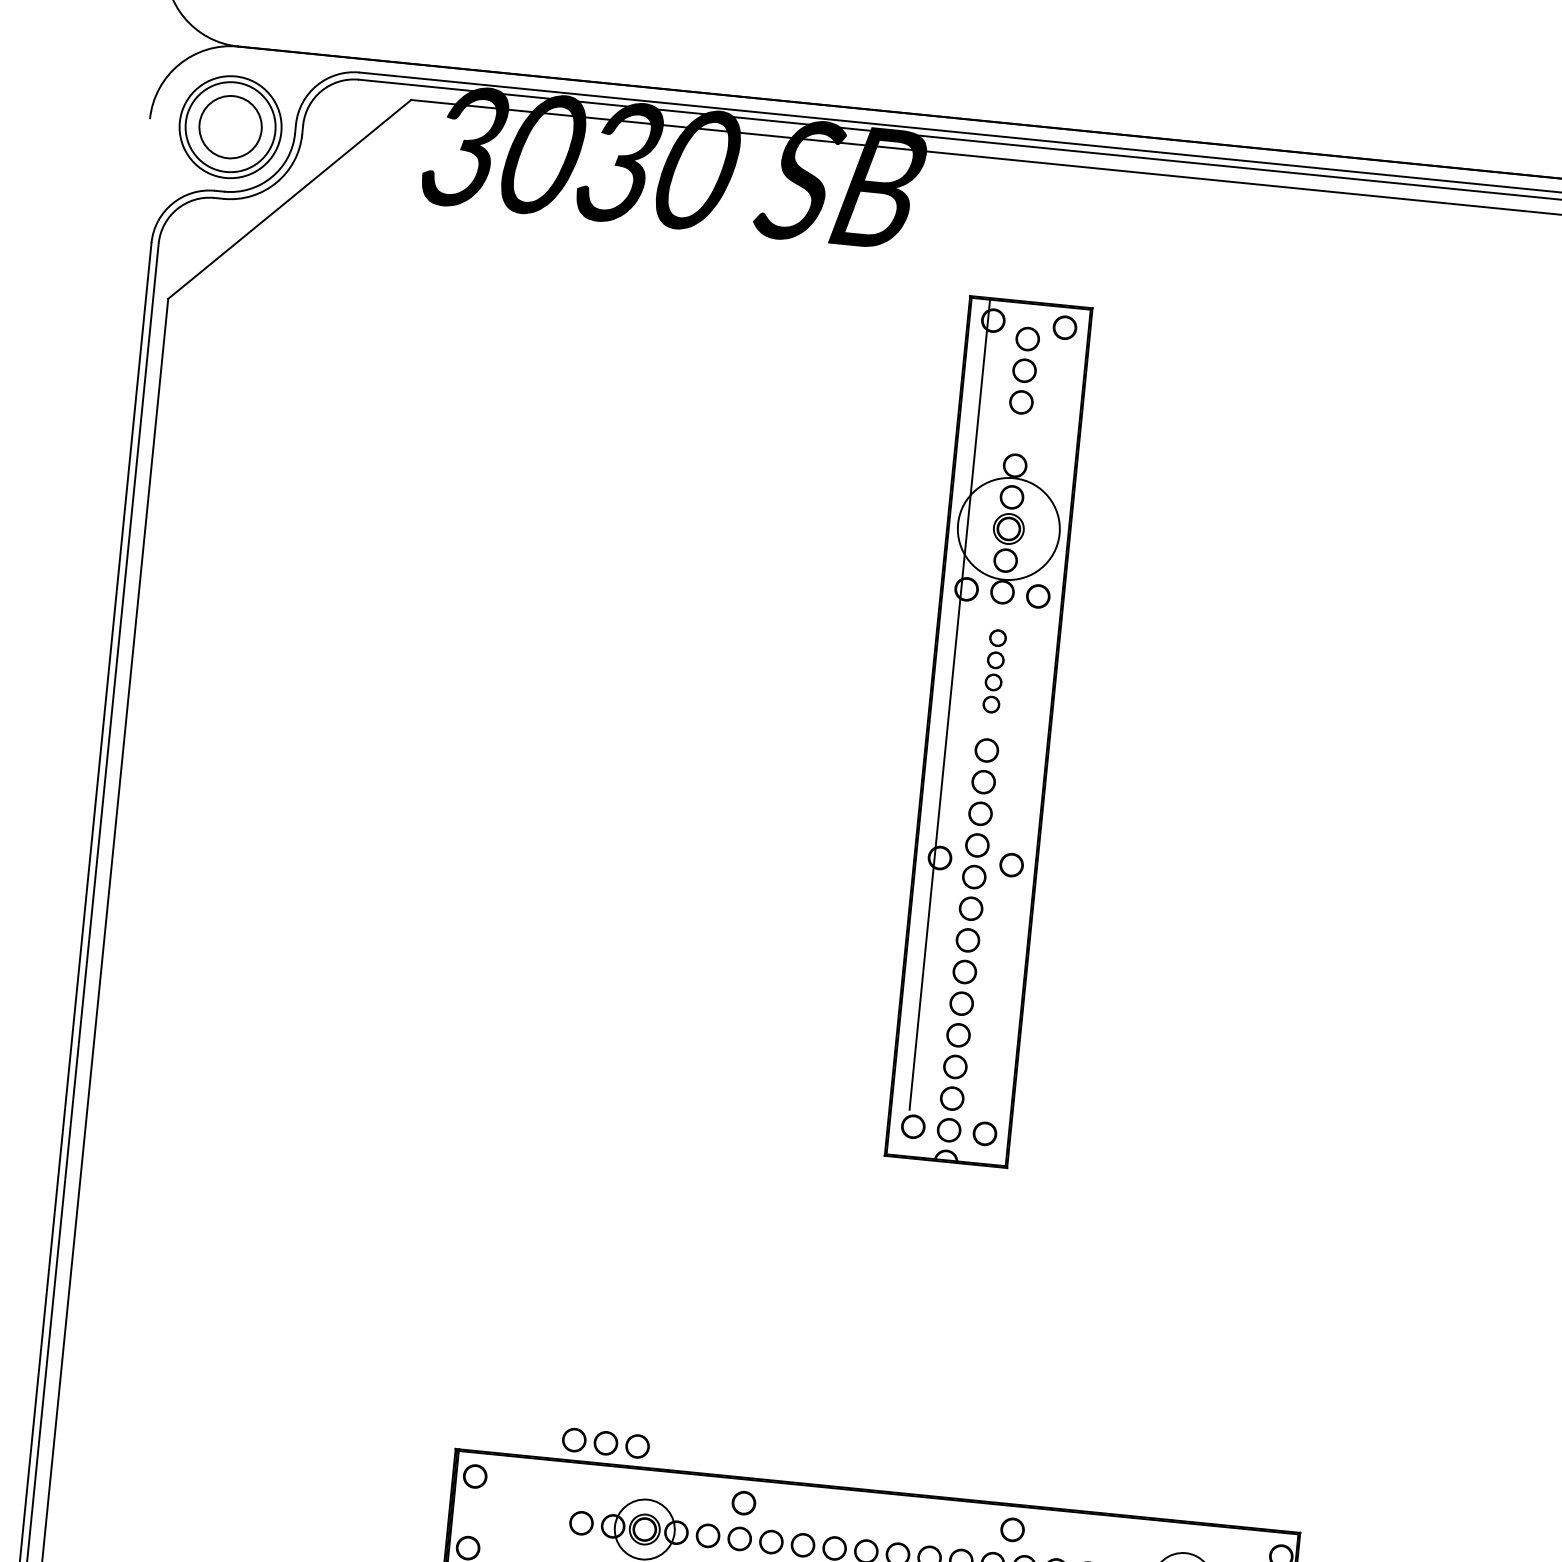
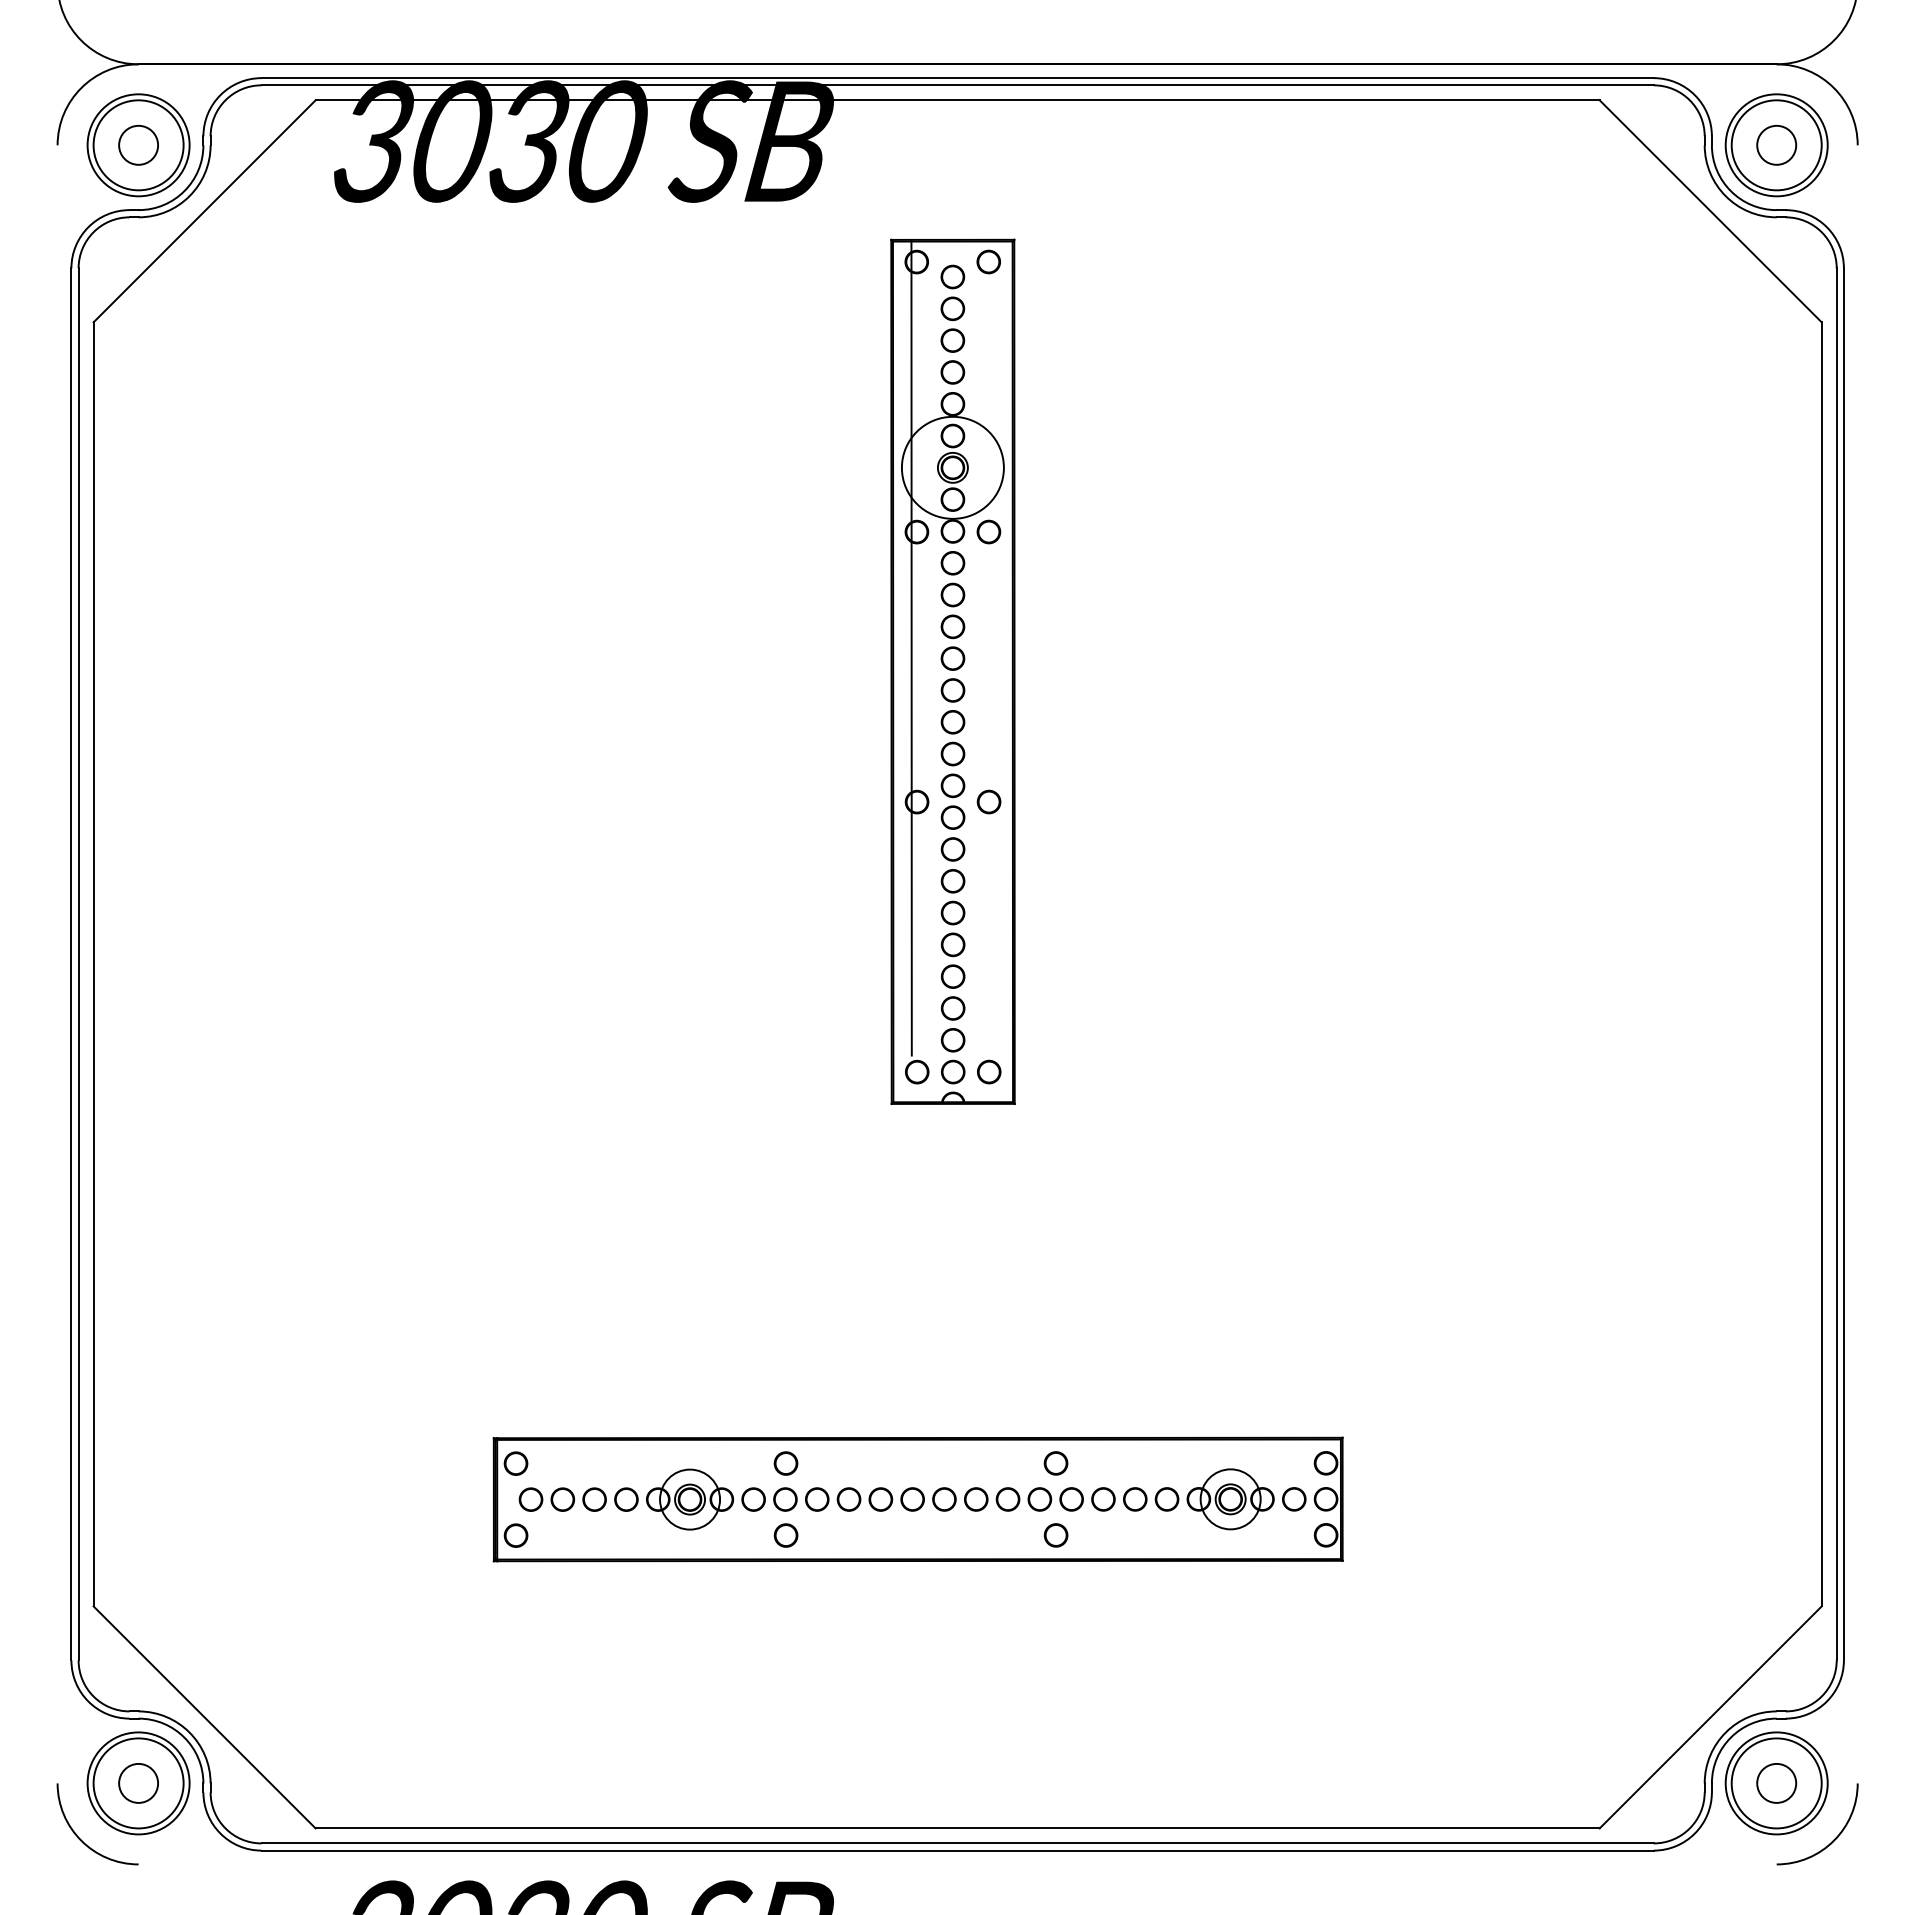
circle: (230, 126) -> (138, 144), size x0.62
part: (1017, 434) -> (952, 372), added
part: (994, 670) -> (952, 610), size x1.43
part: (605, 1443) -> (562, 1499), moved

